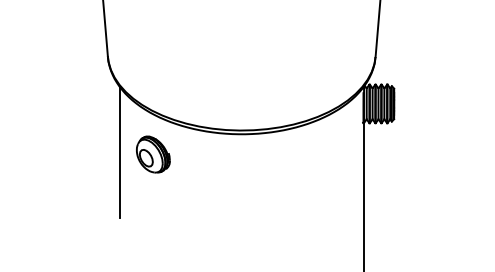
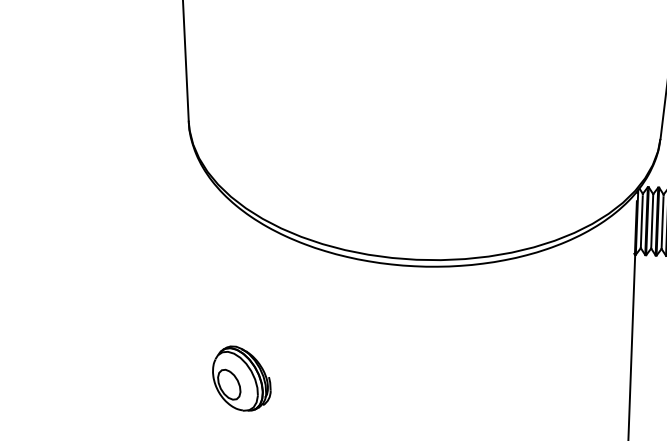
line: (119, 151) -> (203, 288), removed
part: (153, 154) -> (242, 378), moved

